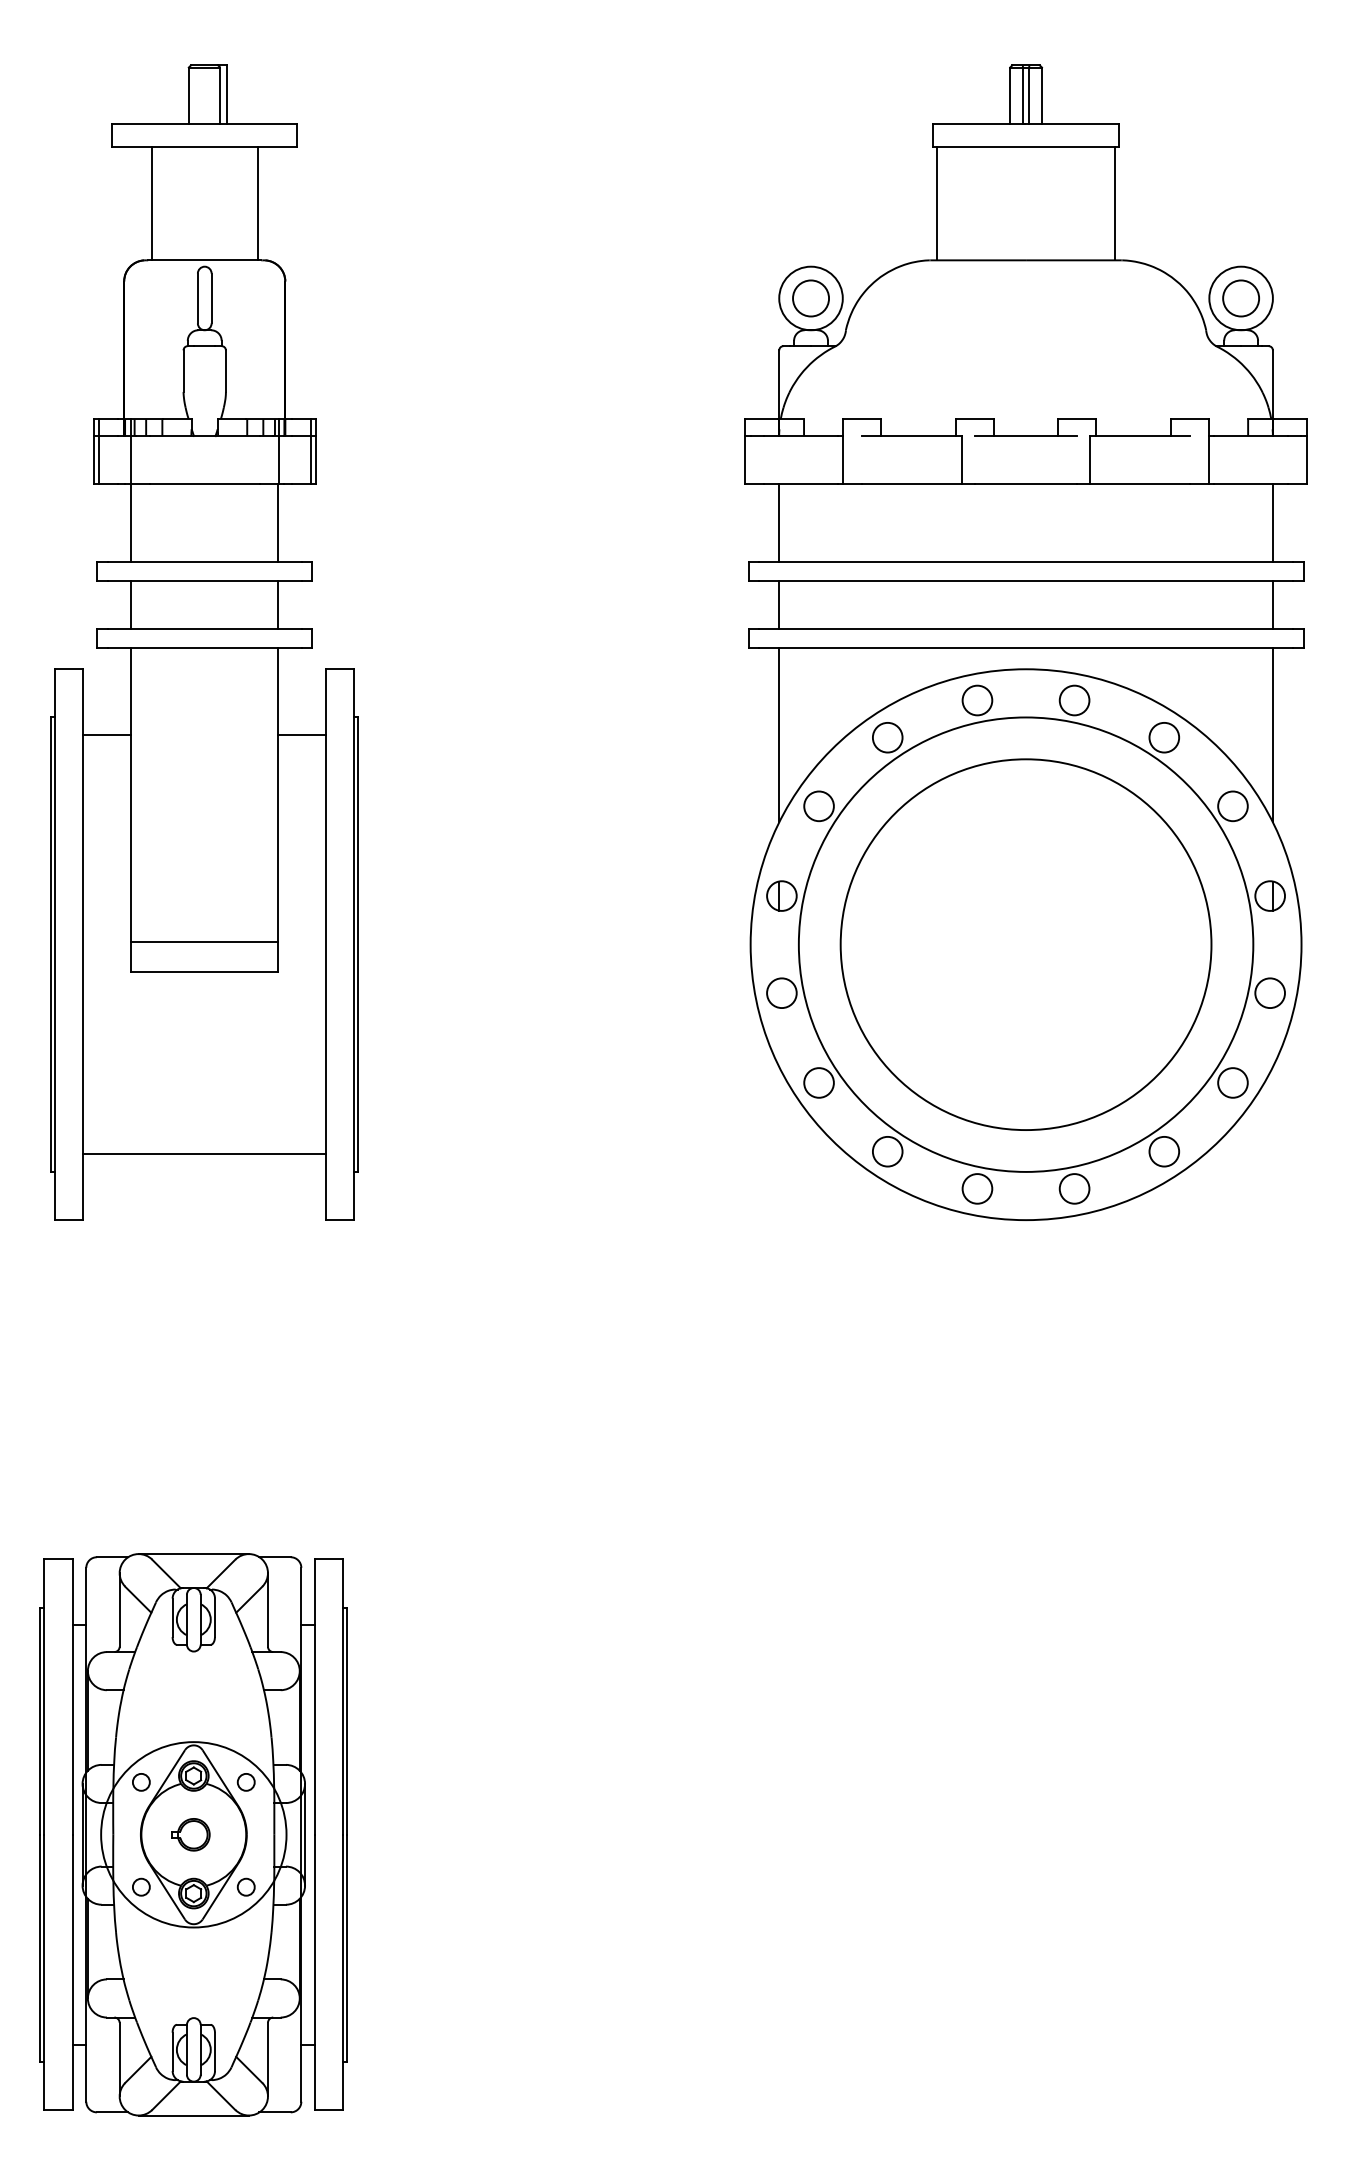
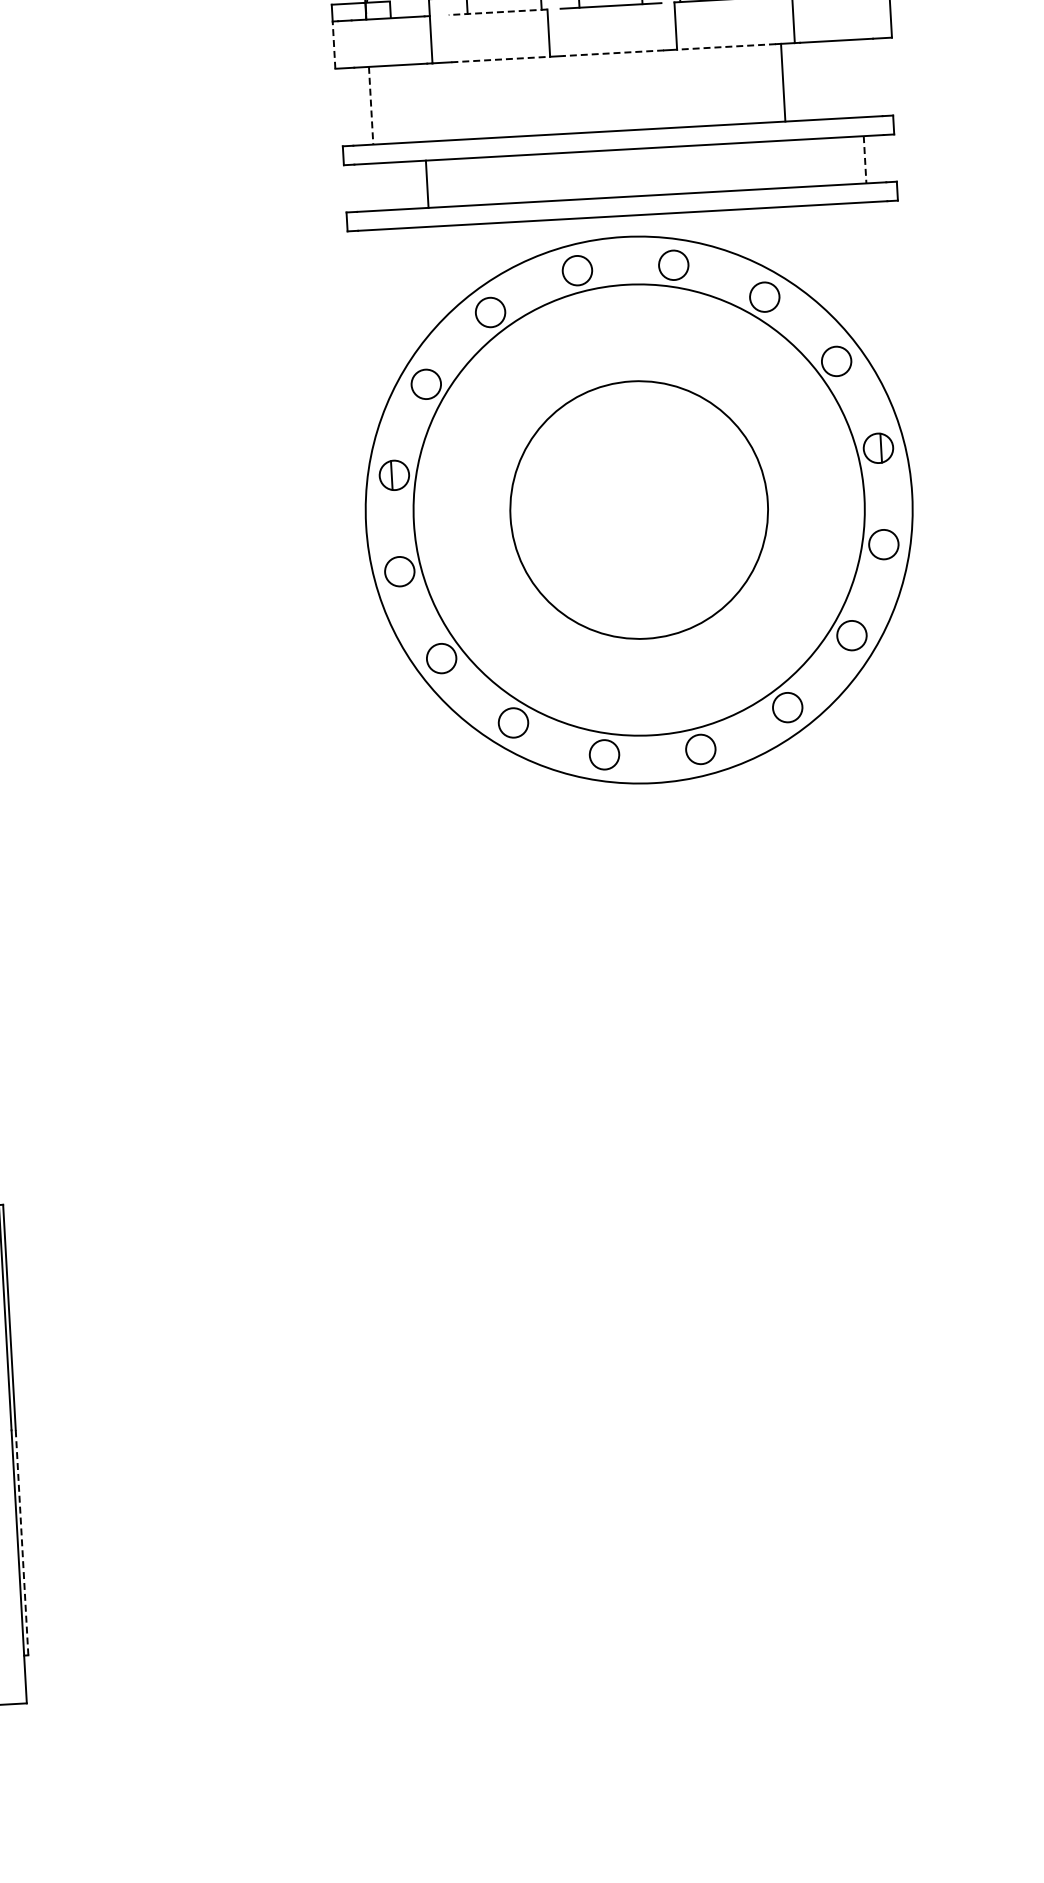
line: (912, 436) -> (498, 12), solid -> dashed
line: (745, 460) -> (334, 45), solid -> dashed
line: (912, 483) -> (501, 59), solid -> dashed
line: (1026, 483) -> (614, 52), solid -> dashed
line: (1139, 483) -> (726, 46), solid -> dashed
line: (1272, 522) -> (782, 82), moved
line: (779, 523) -> (371, 106), solid -> dashed
line: (779, 605) -> (427, 184), moved
line: (1272, 605) -> (864, 160), solid -> dashed
line: (779, 735) -> (383, 316), removed
line: (1272, 735) -> (871, 289), removed
circle: (1025, 944) -> (638, 509), size x0.7
line: (347, 1948) -> (22, 1542), solid -> dashed

